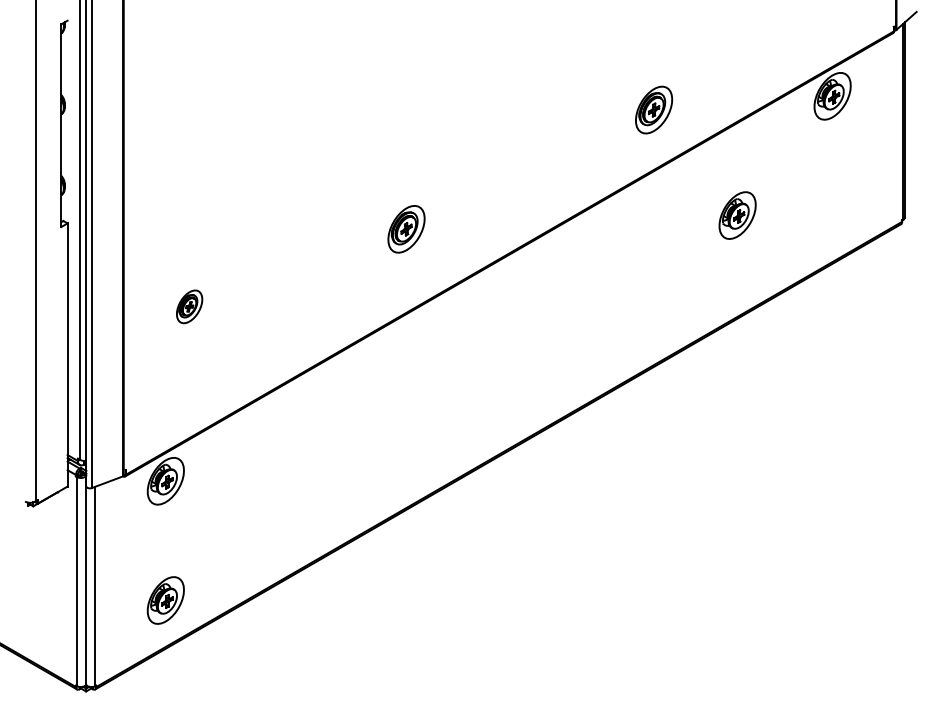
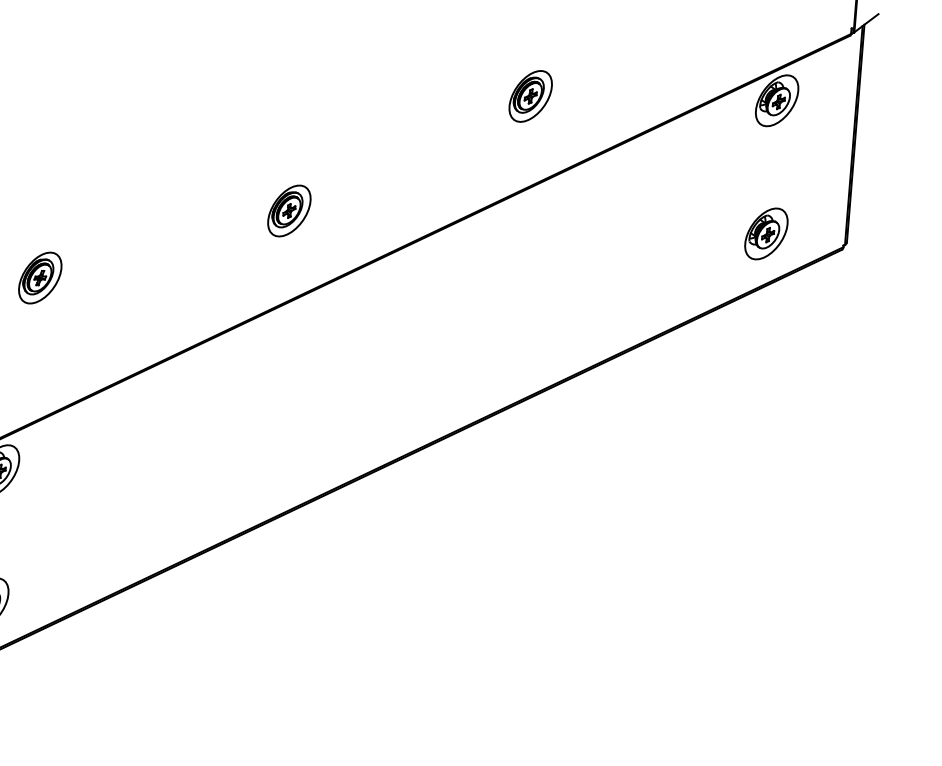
part: (654, 109) -> (531, 95), moved
part: (737, 215) -> (766, 233), moved
part: (189, 306) -> (40, 277), size x1.43

